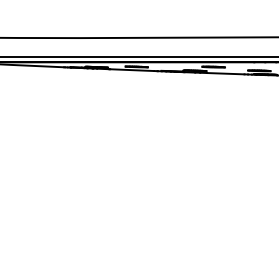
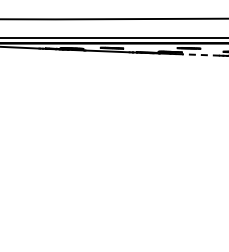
line: (225, 73) -> (200, 54), solid -> dashed

